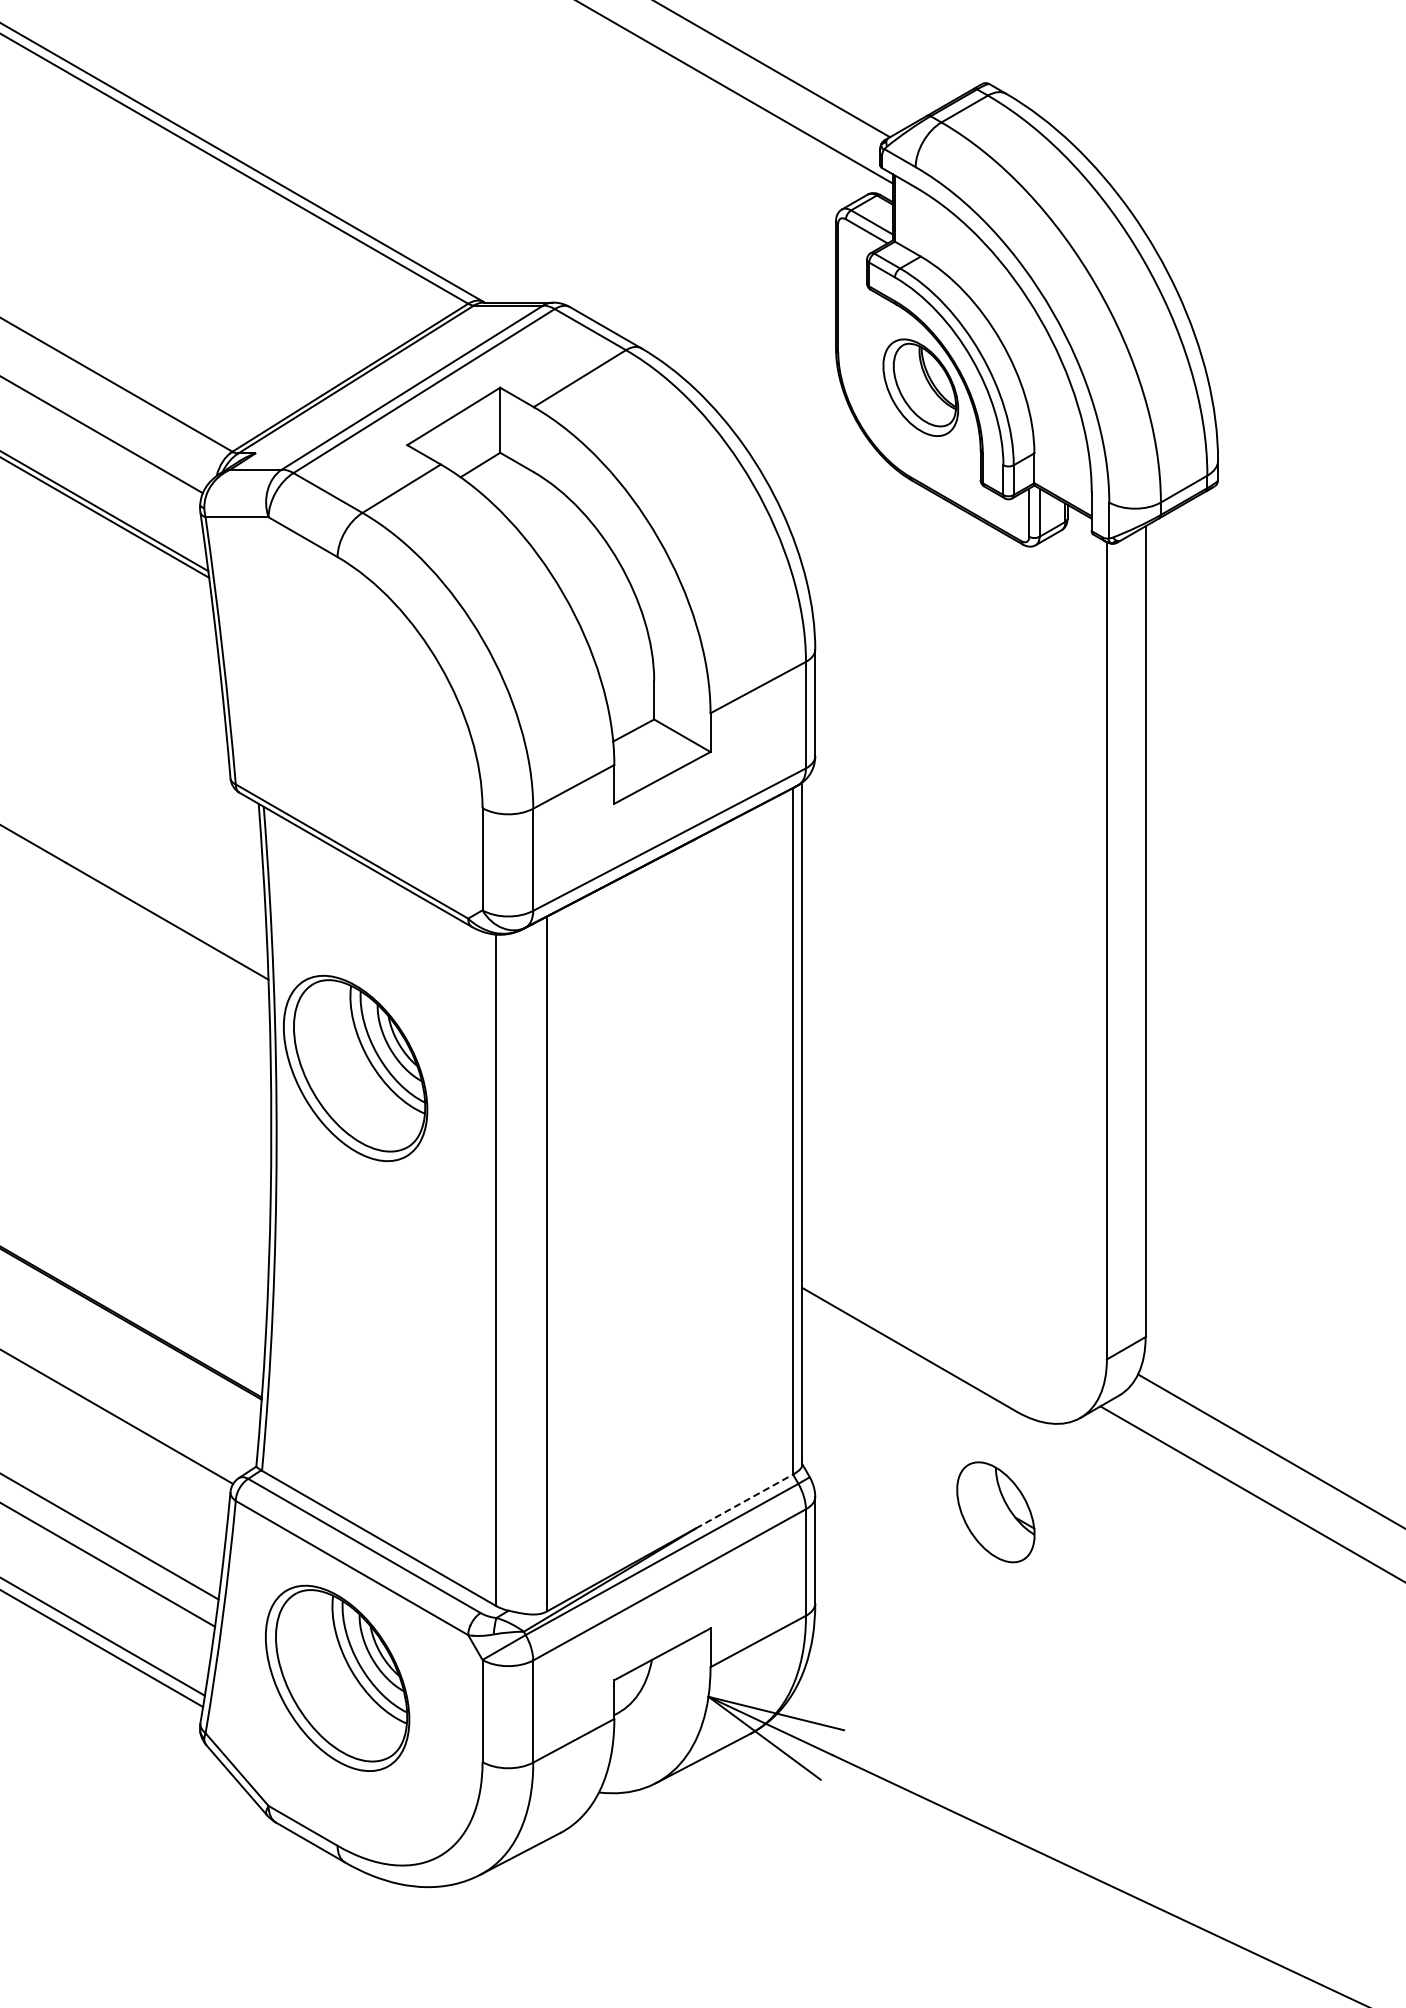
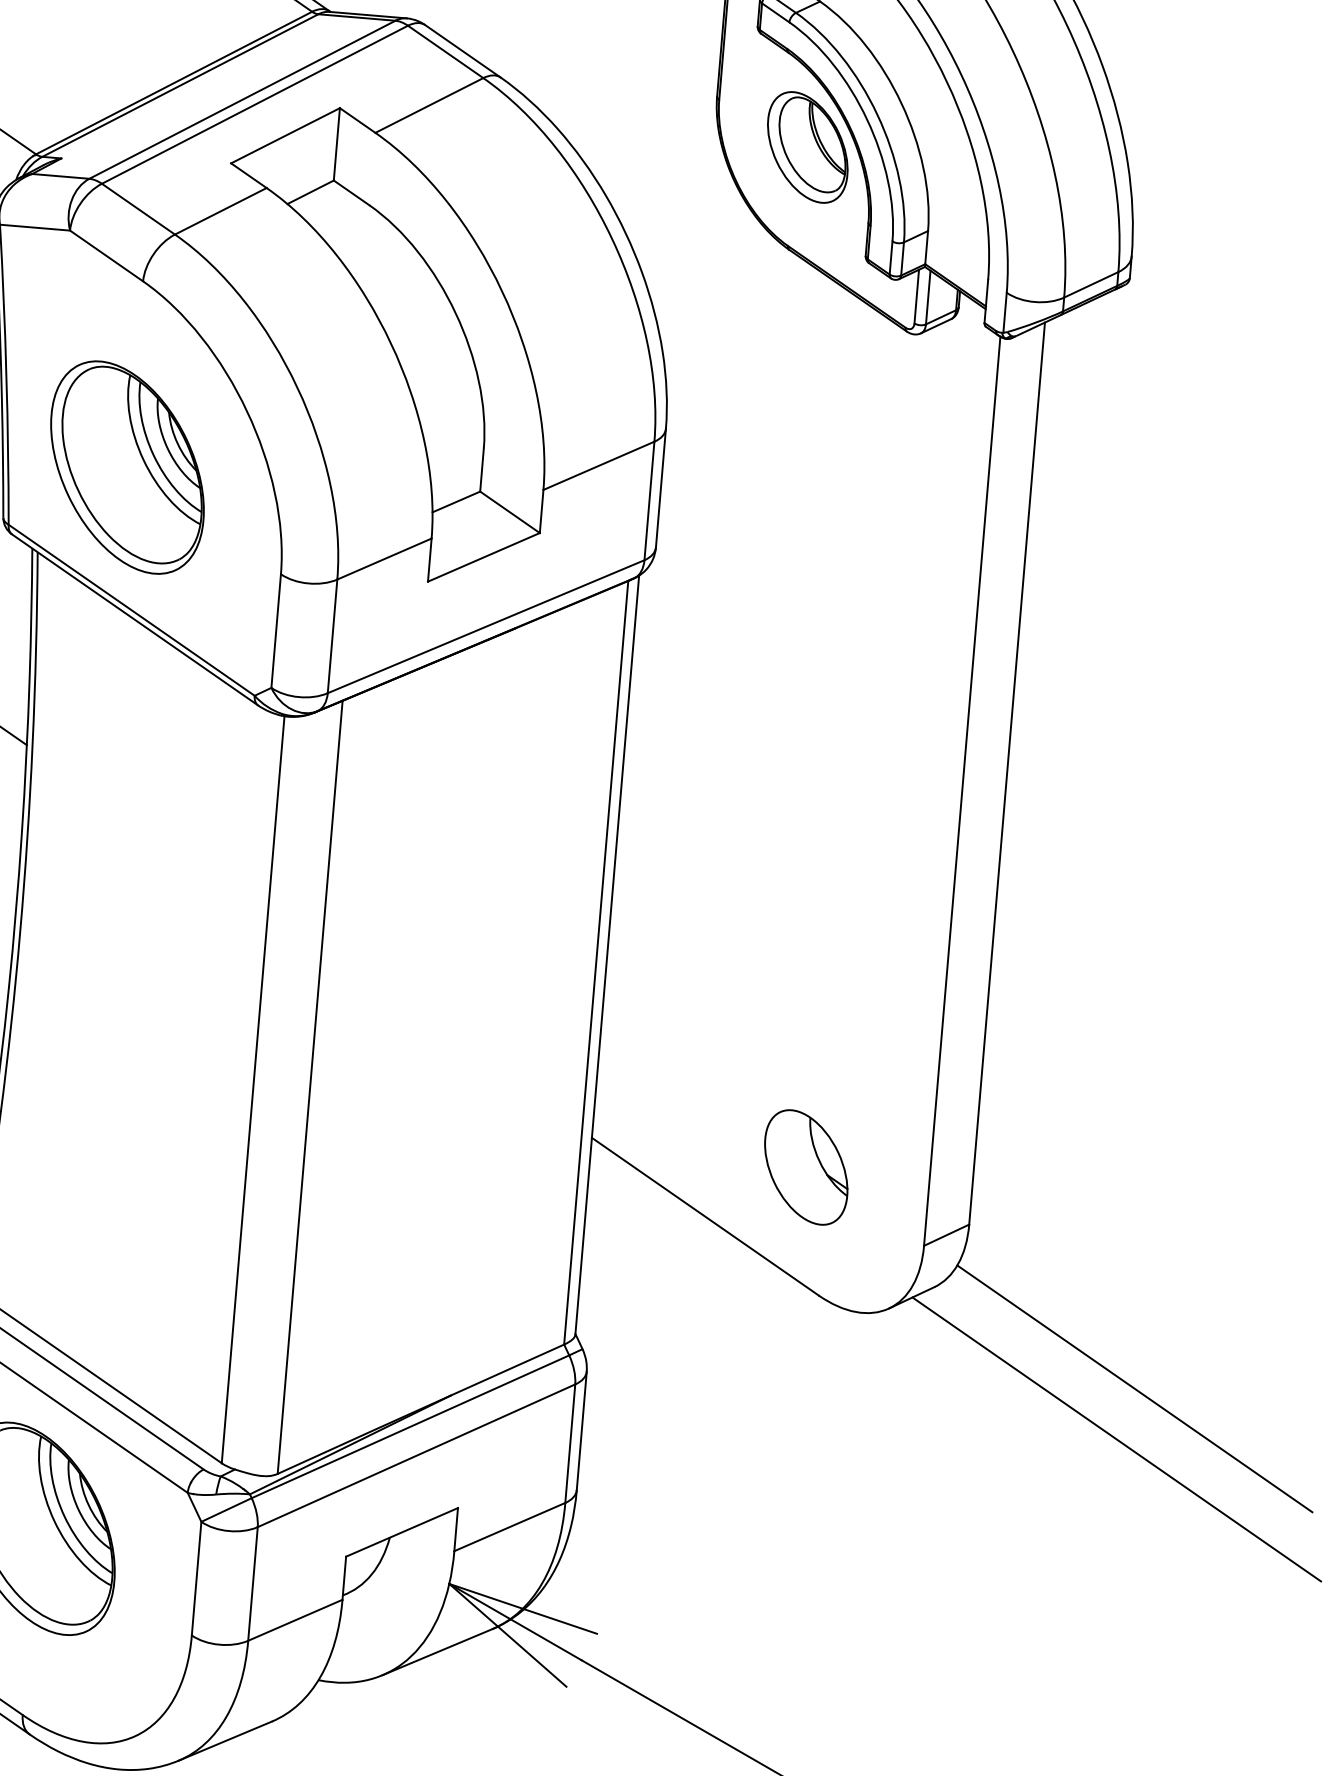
part: (355, 1068) -> (127, 467), moved
line: (744, 1501) -> (507, 1370), dashed -> solid
part: (995, 1512) -> (805, 1167), moved

